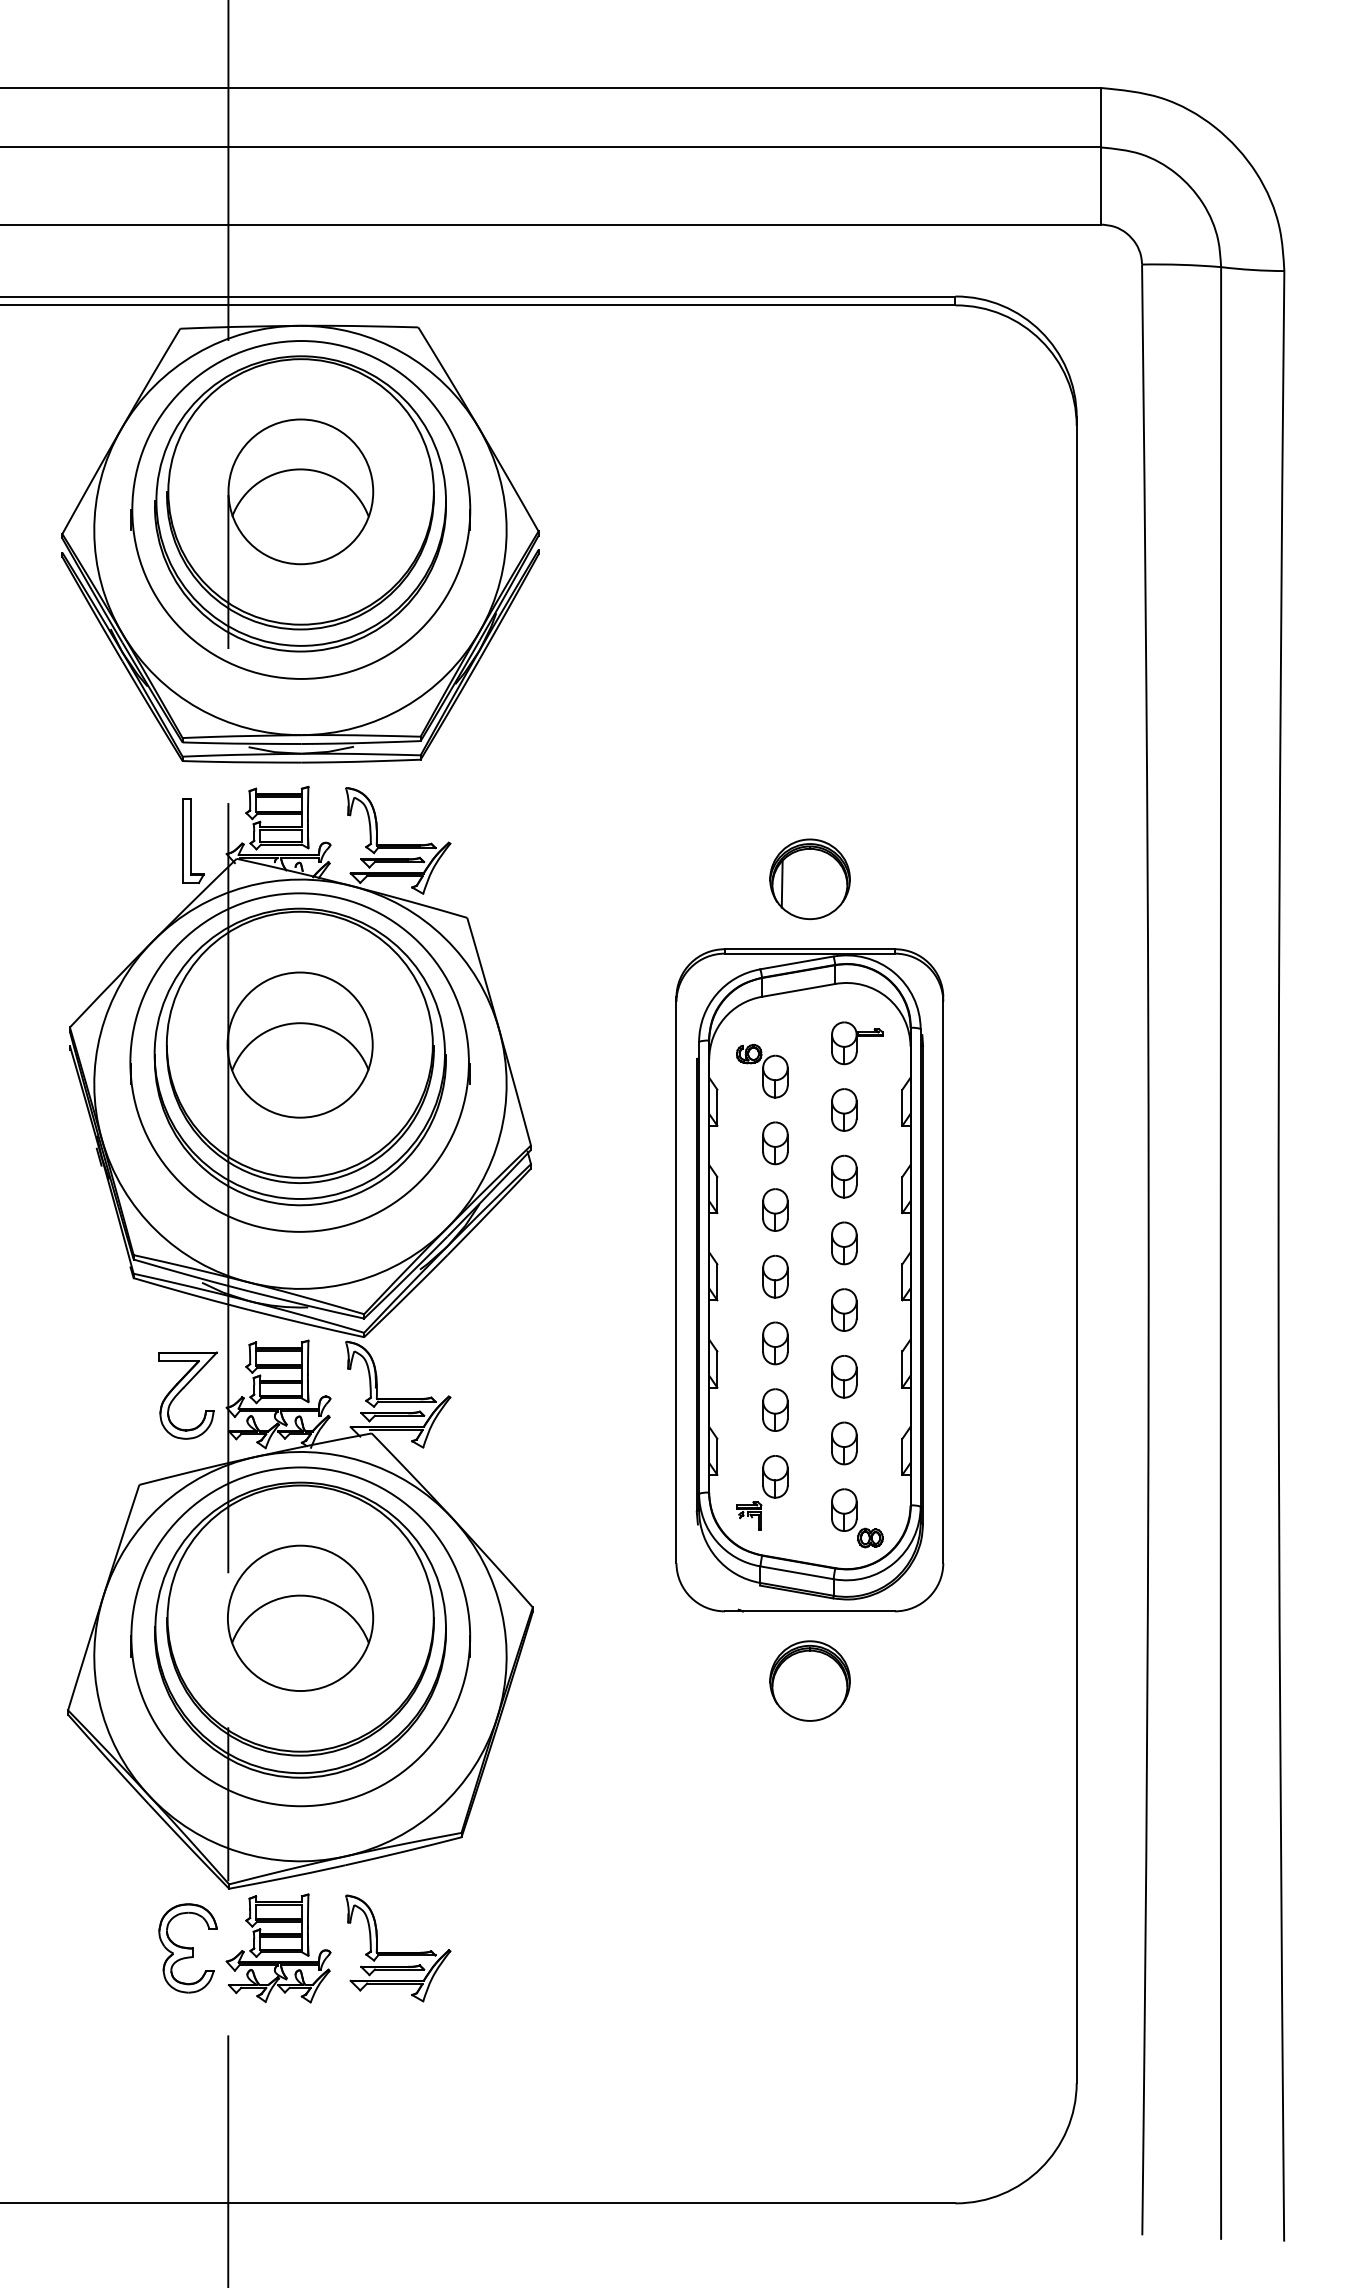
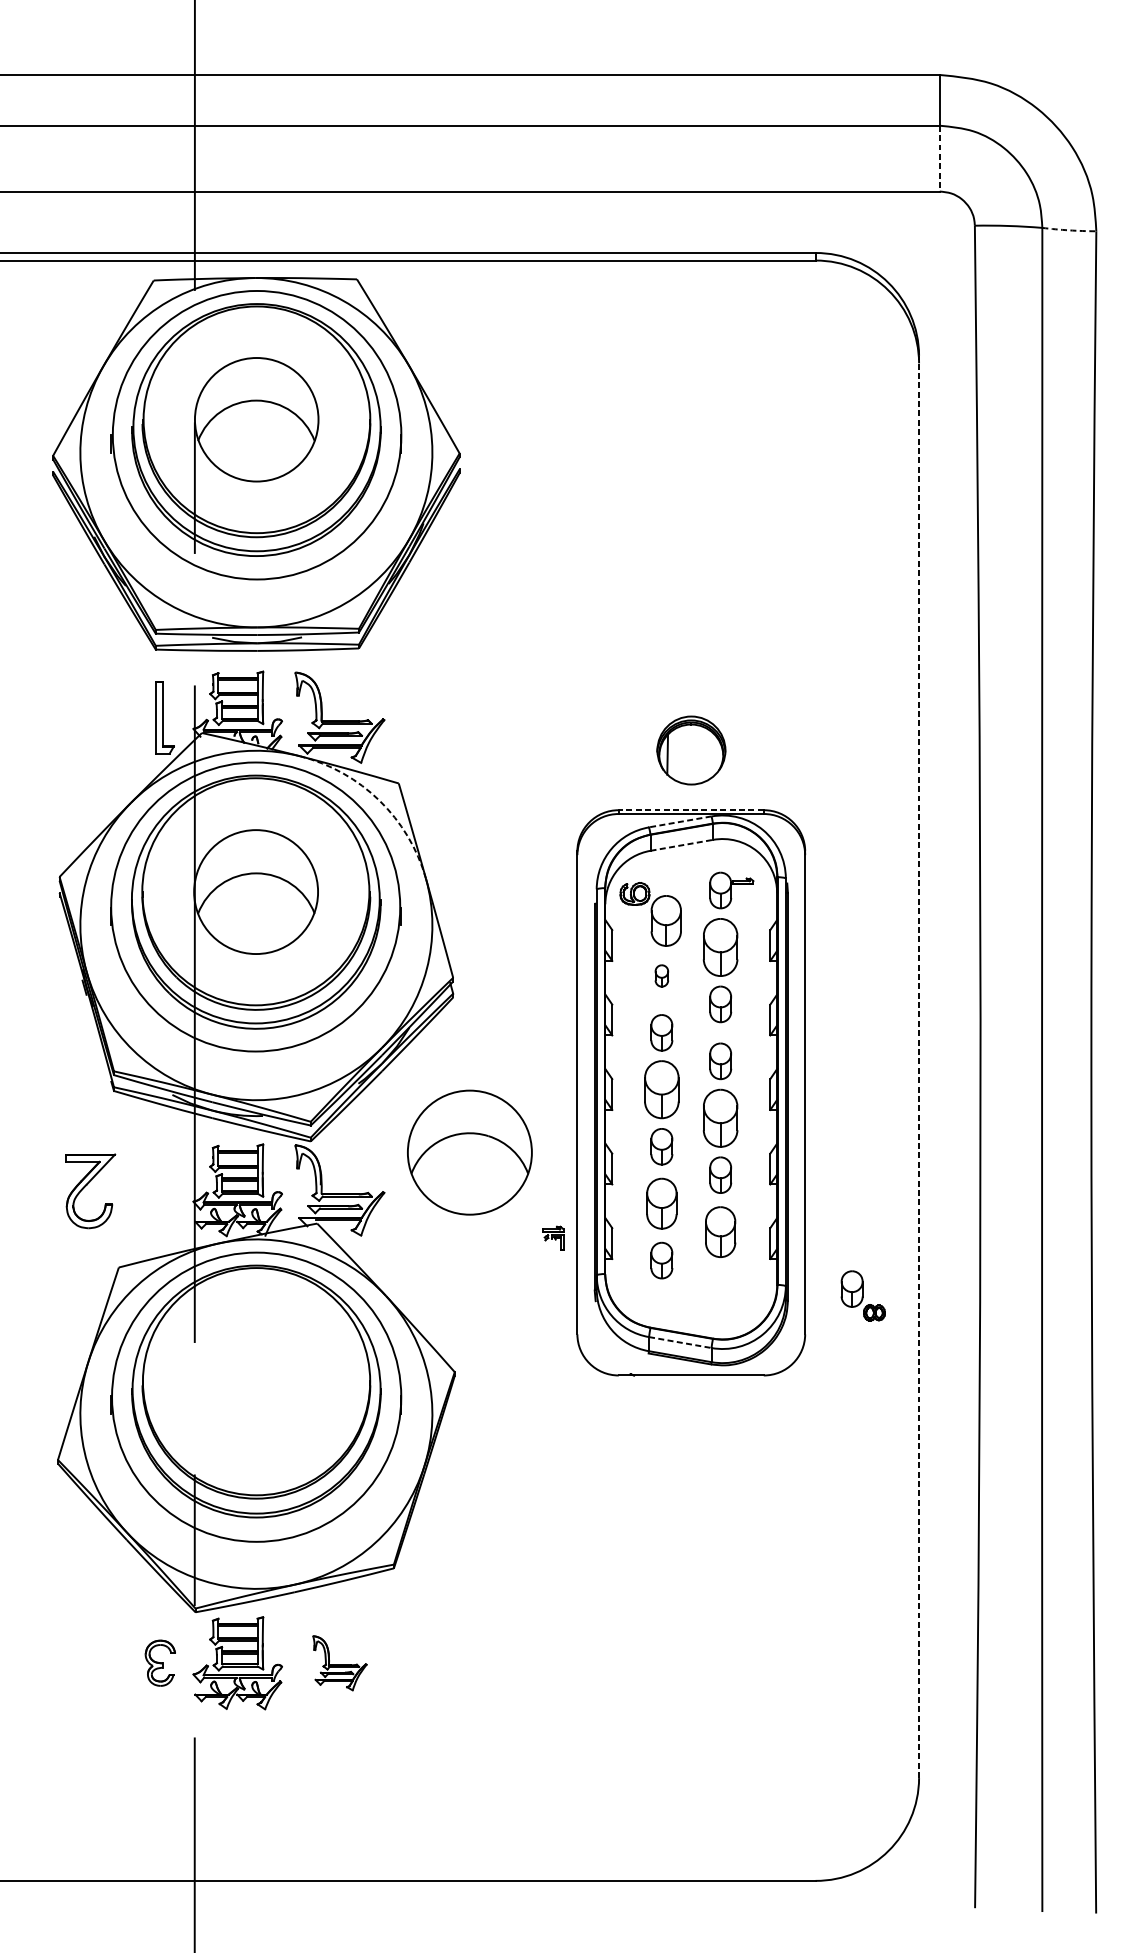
line: (1100, 185) -> (939, 158), solid -> dashed
arc: (1252, 270) -> (1069, 230), solid -> dashed
arc: (444, 938) -> (379, 801), solid -> dashed
line: (809, 949) -> (690, 810), solid -> dashed
line: (796, 962) -> (679, 821), solid -> dashed
line: (799, 990) -> (682, 845), solid -> dashed
part: (762, 1070) -> (650, 913), size x1.4
part: (844, 1109) -> (720, 947), size x1.6
part: (775, 1143) -> (661, 976), size x0.6
line: (1076, 1249) -> (918, 1066), solid -> dashed
part: (775, 1276) -> (661, 1089), size x1.6
part: (844, 1309) -> (720, 1117), size x1.6
part: (182, 1390) -> (85, 1186), moved
part: (775, 1409) -> (661, 1203), size x1.4
part: (844, 1443) -> (720, 1232), size x1.4
part: (749, 1515) -> (553, 1238), moved
part: (857, 1518) -> (863, 1296), moved
line: (797, 1572) -> (680, 1342), solid -> dashed
part: (300, 1617) -> (469, 1151), moved
part: (809, 1680) -> (690, 1434), removed
part: (187, 1948) -> (159, 1663), size x0.6
part: (398, 1948) -> (340, 1663), size x0.6

